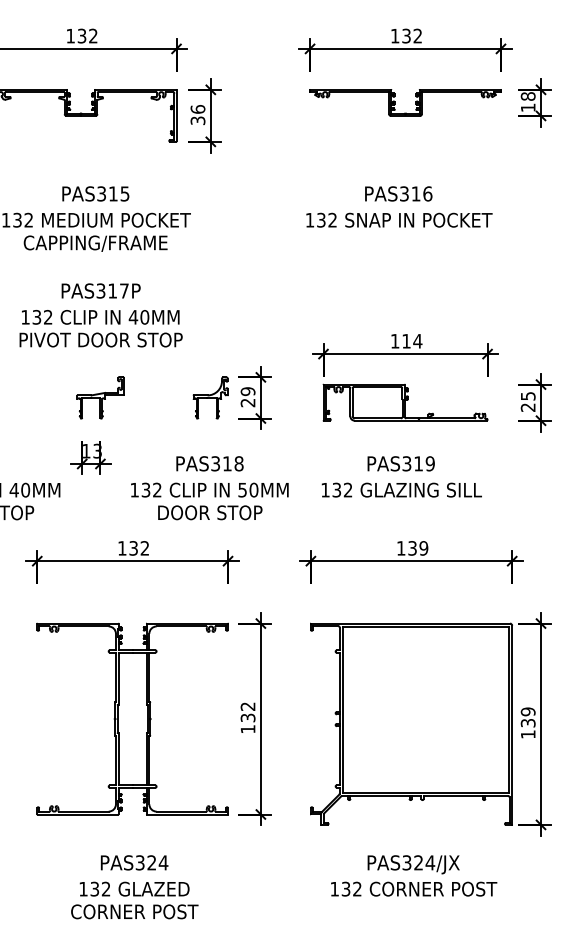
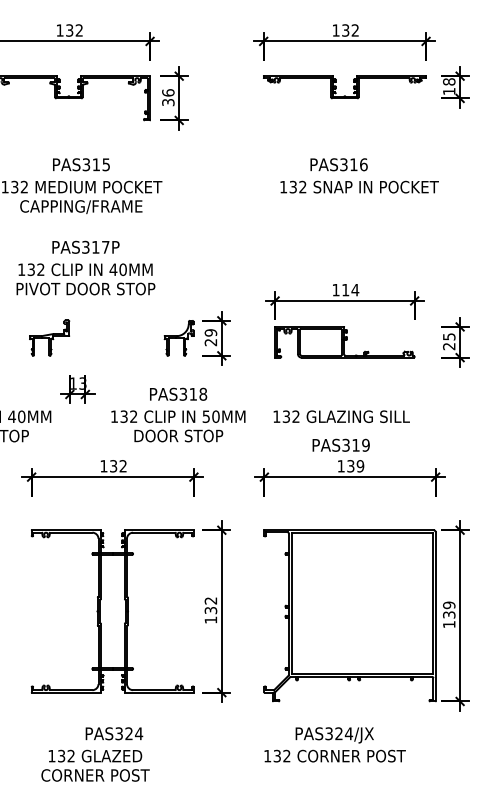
text: (399, 219) -> (359, 186), moved
part: (100, 396) -> (49, 337), moved
text: (400, 462) -> (340, 444), moved
text: (413, 875) -> (334, 744), moved
text: (134, 900) -> (95, 765), moved

